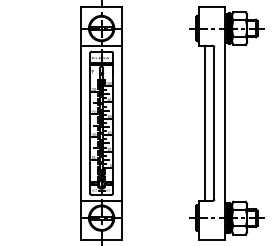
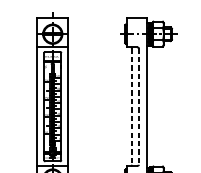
line: (205, 123) -> (132, 106), solid -> dashed
line: (214, 123) -> (139, 106), solid -> dashed

